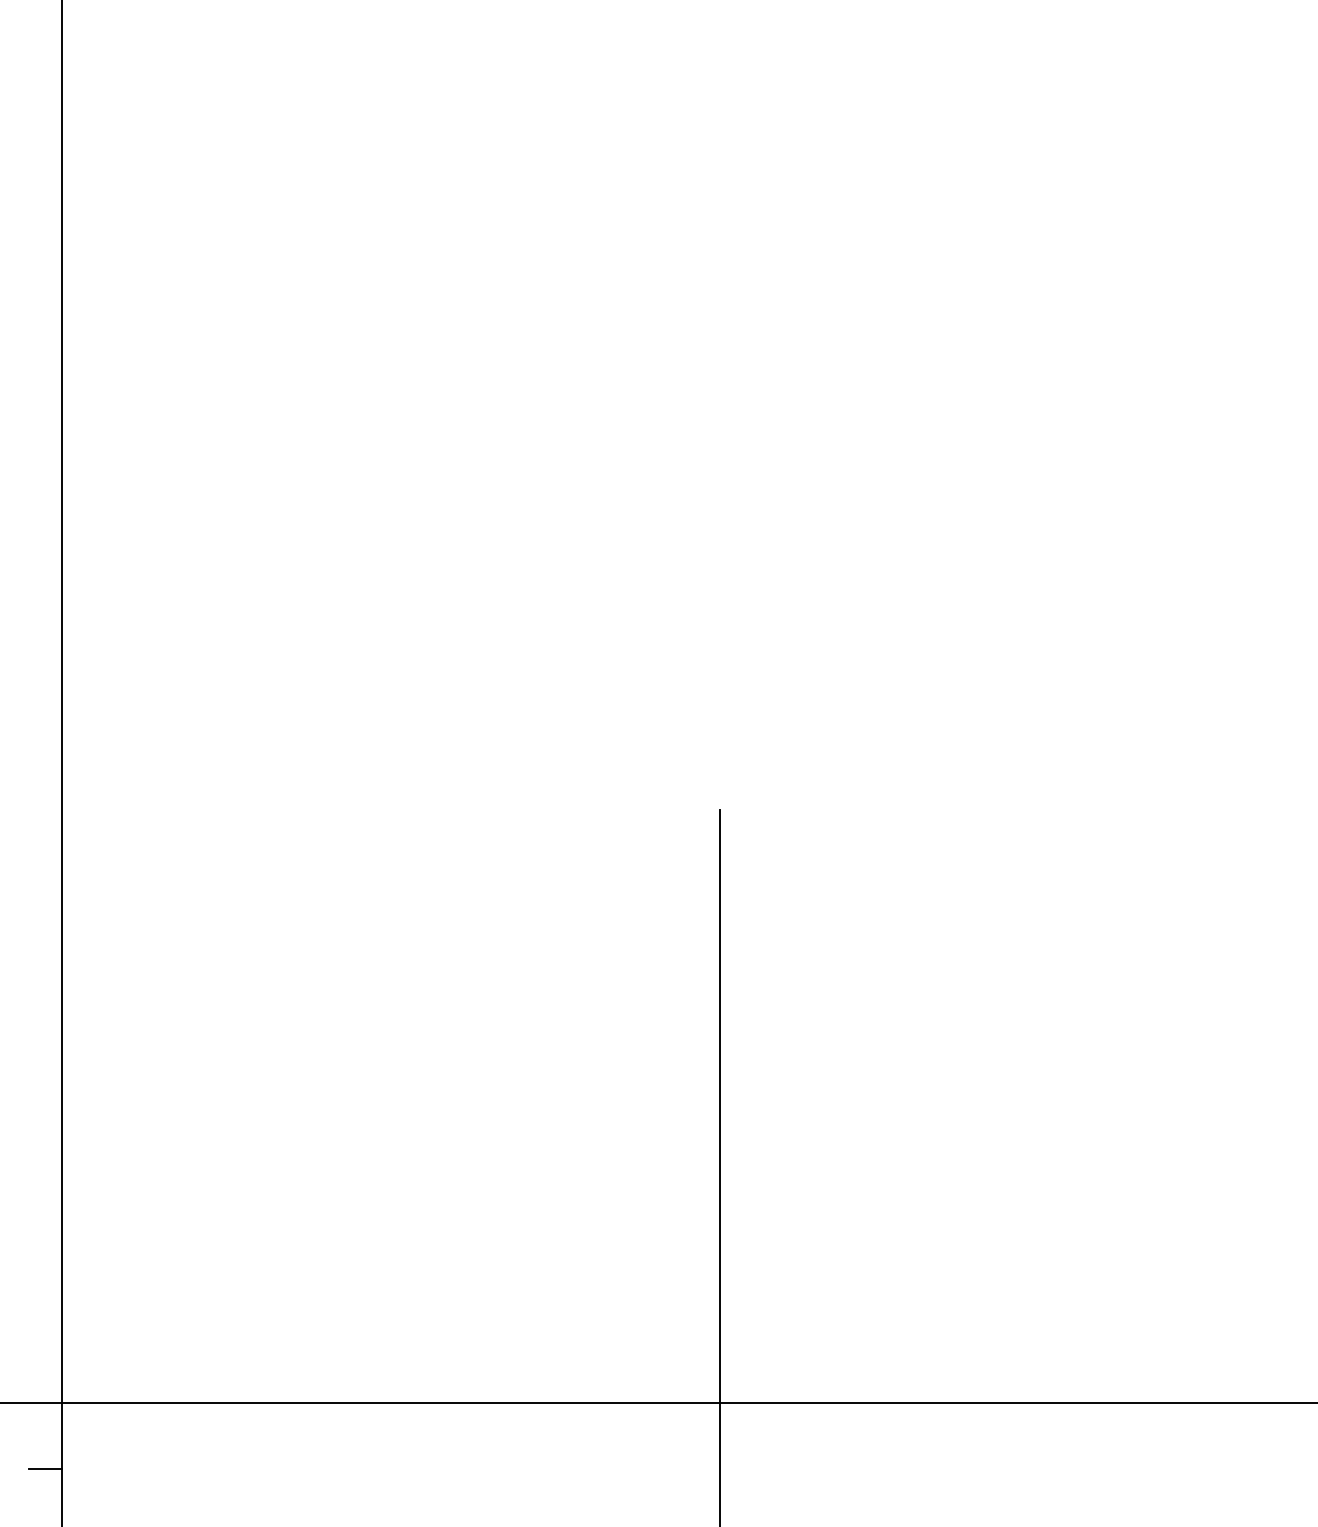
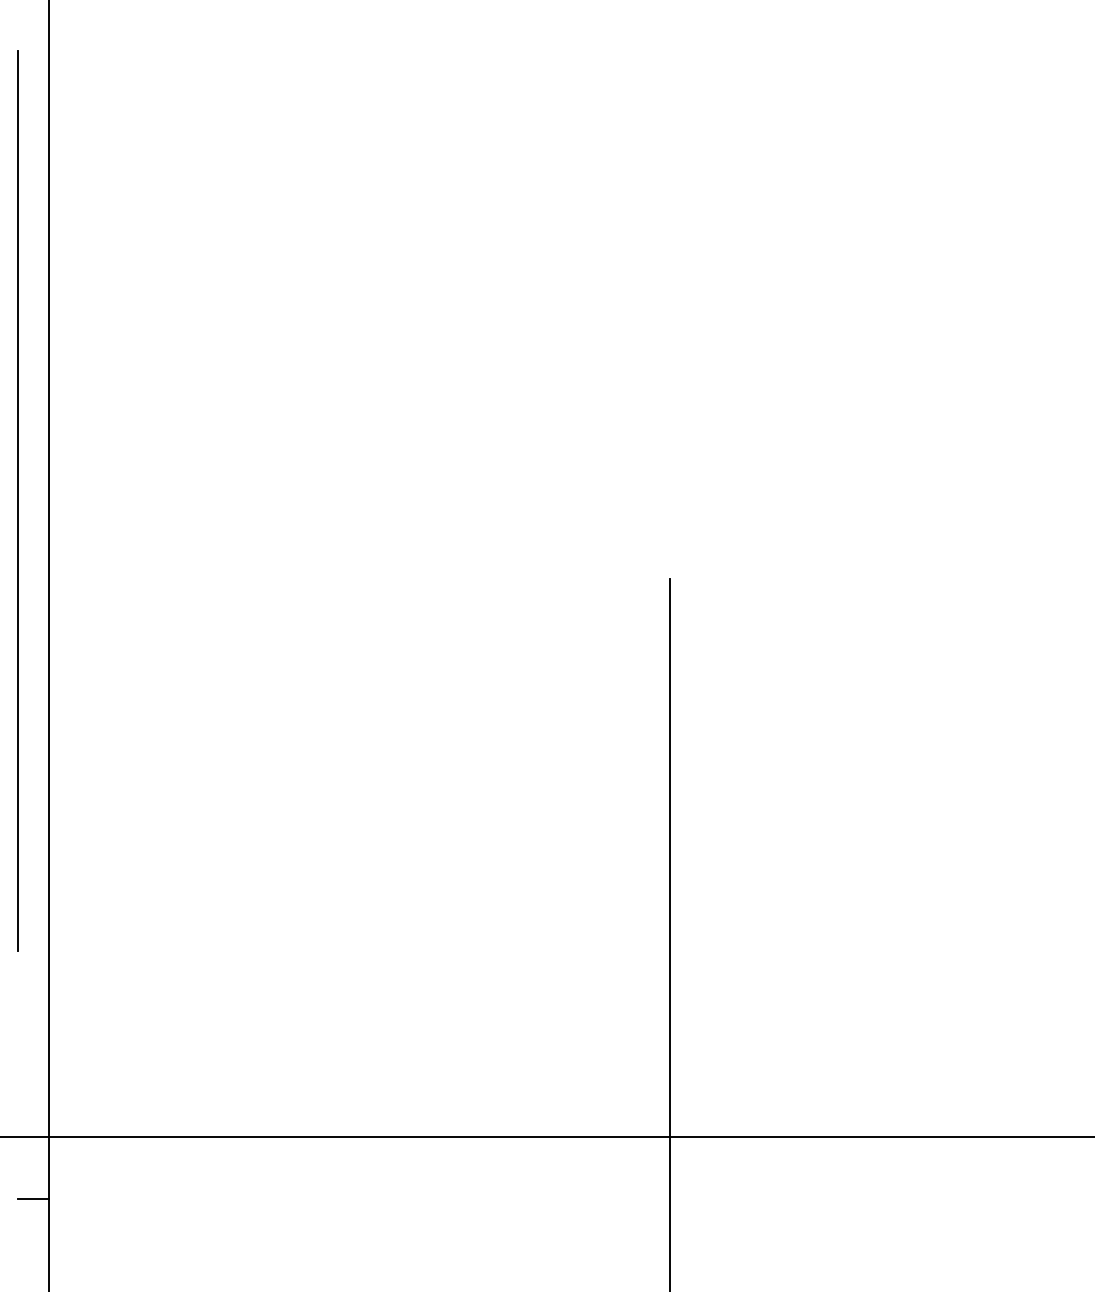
line: (29, 727) -> (18, 500), added

